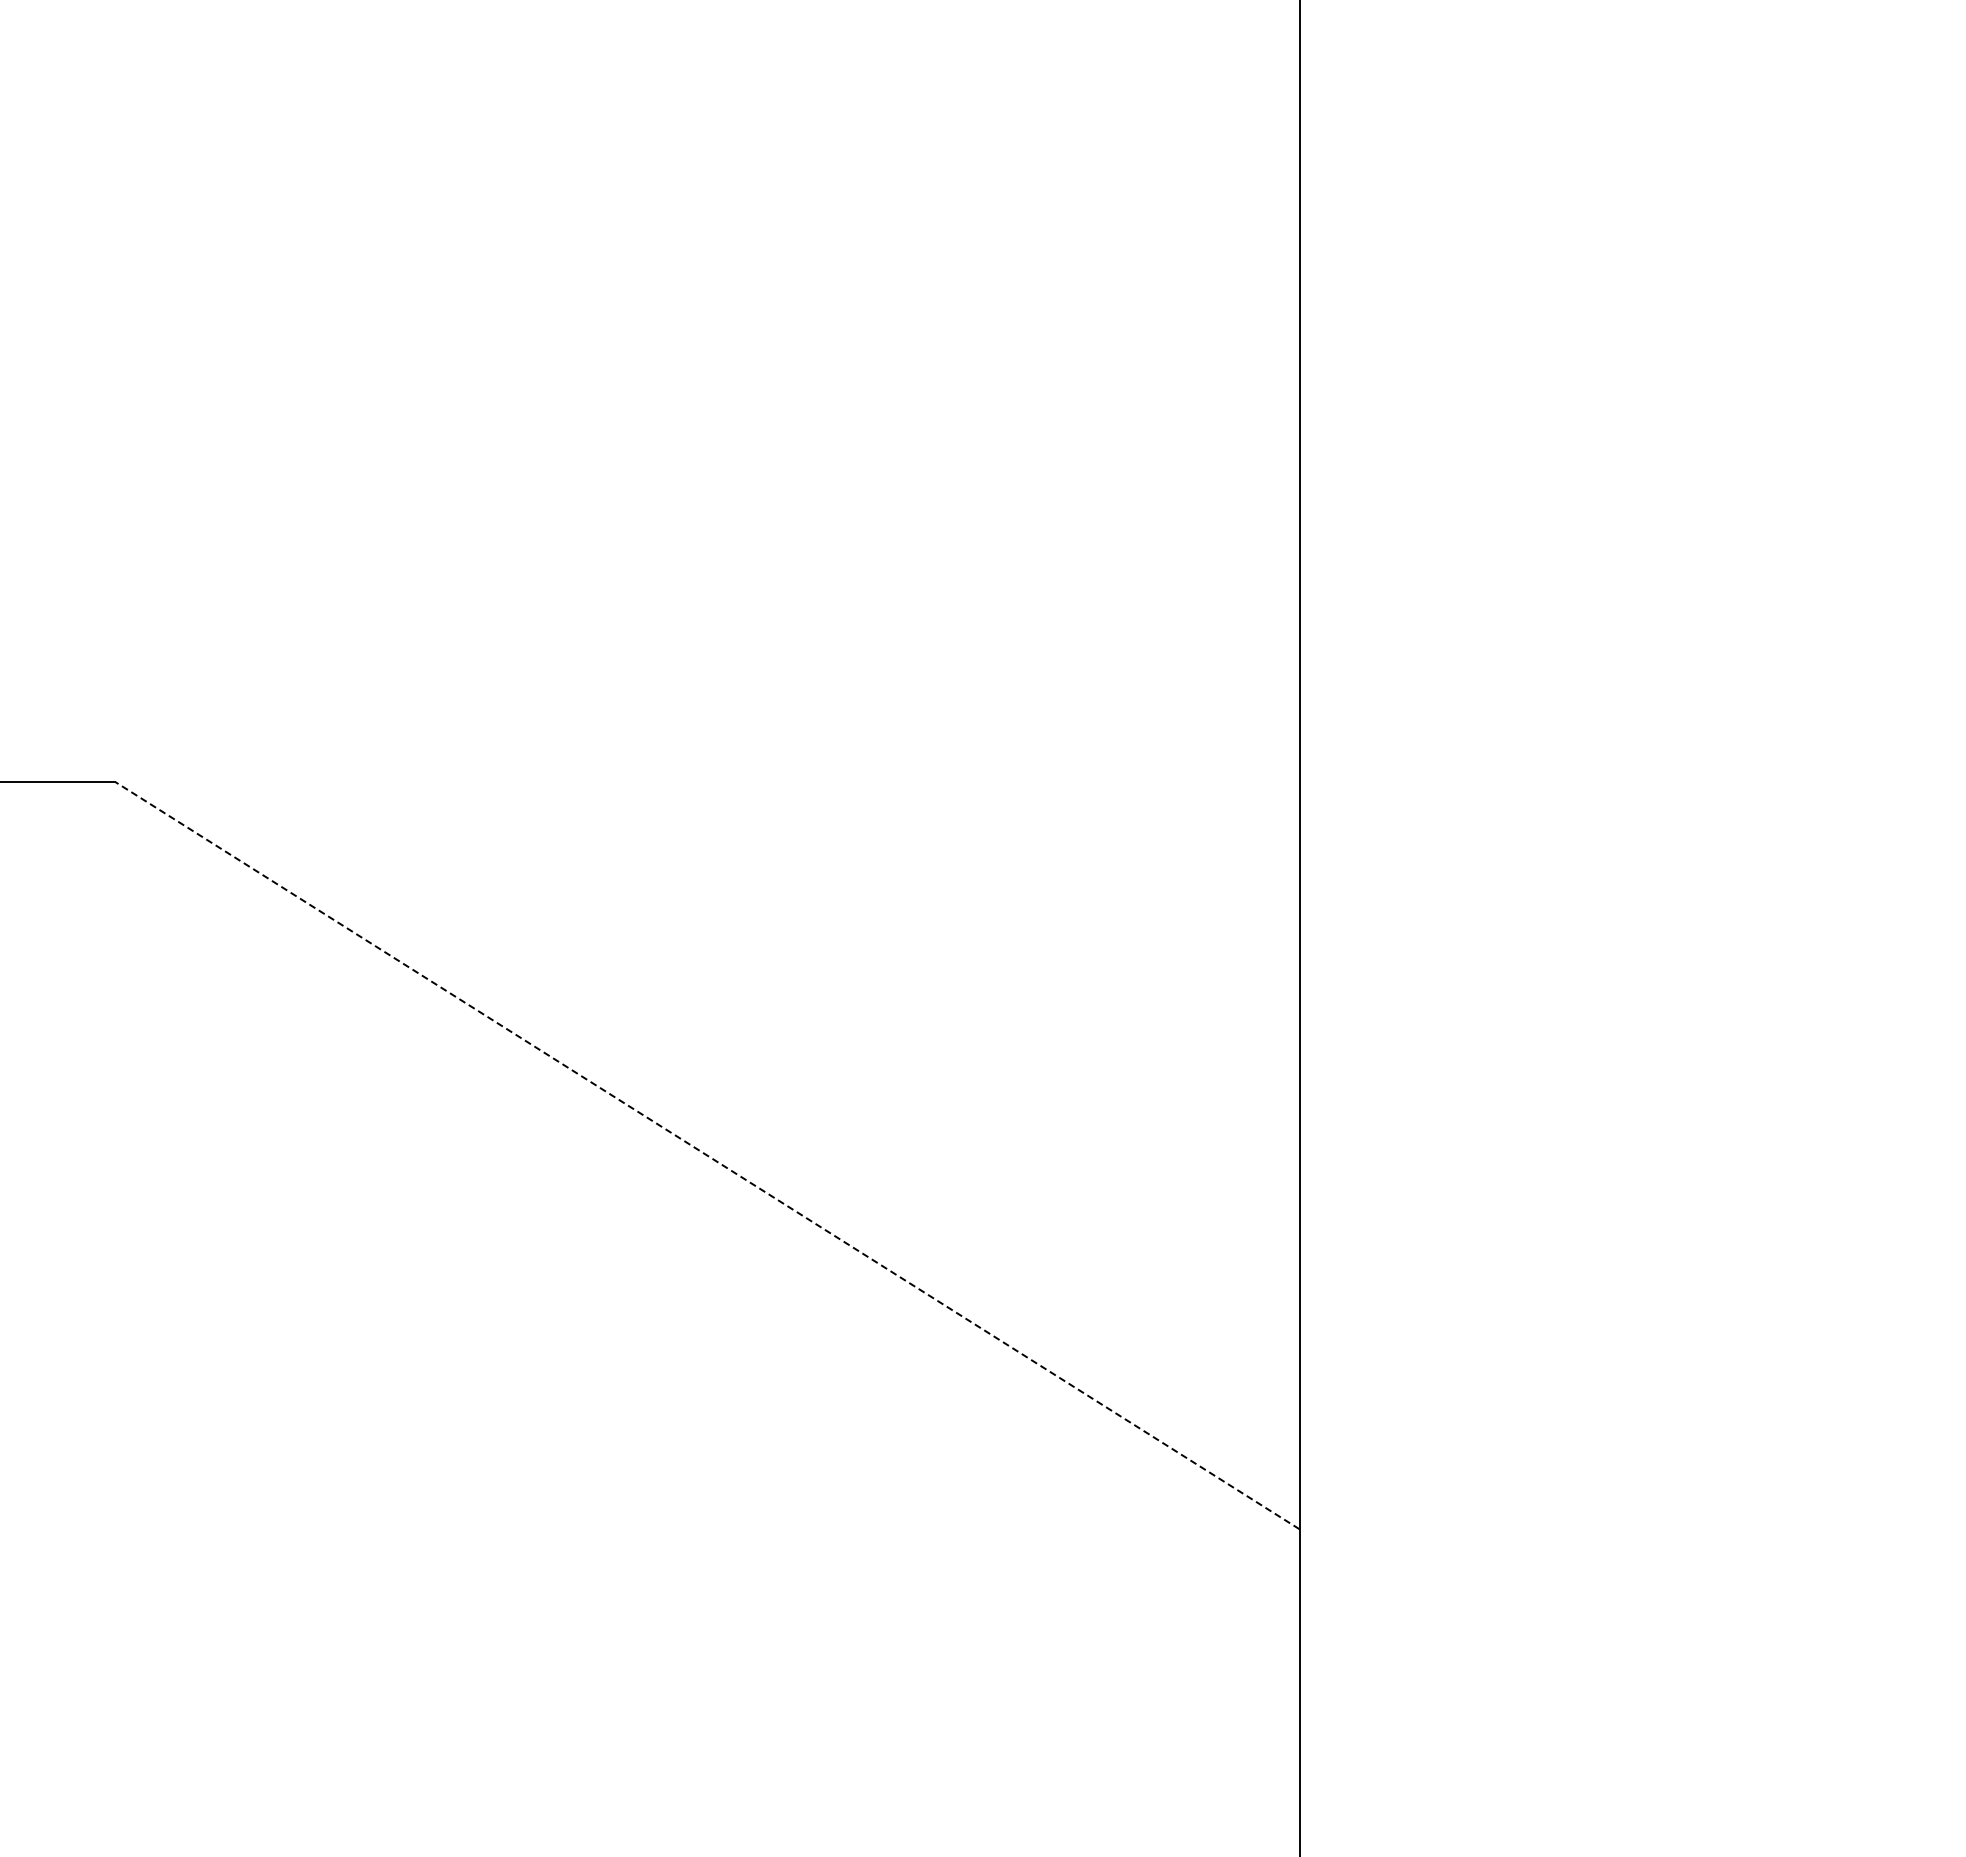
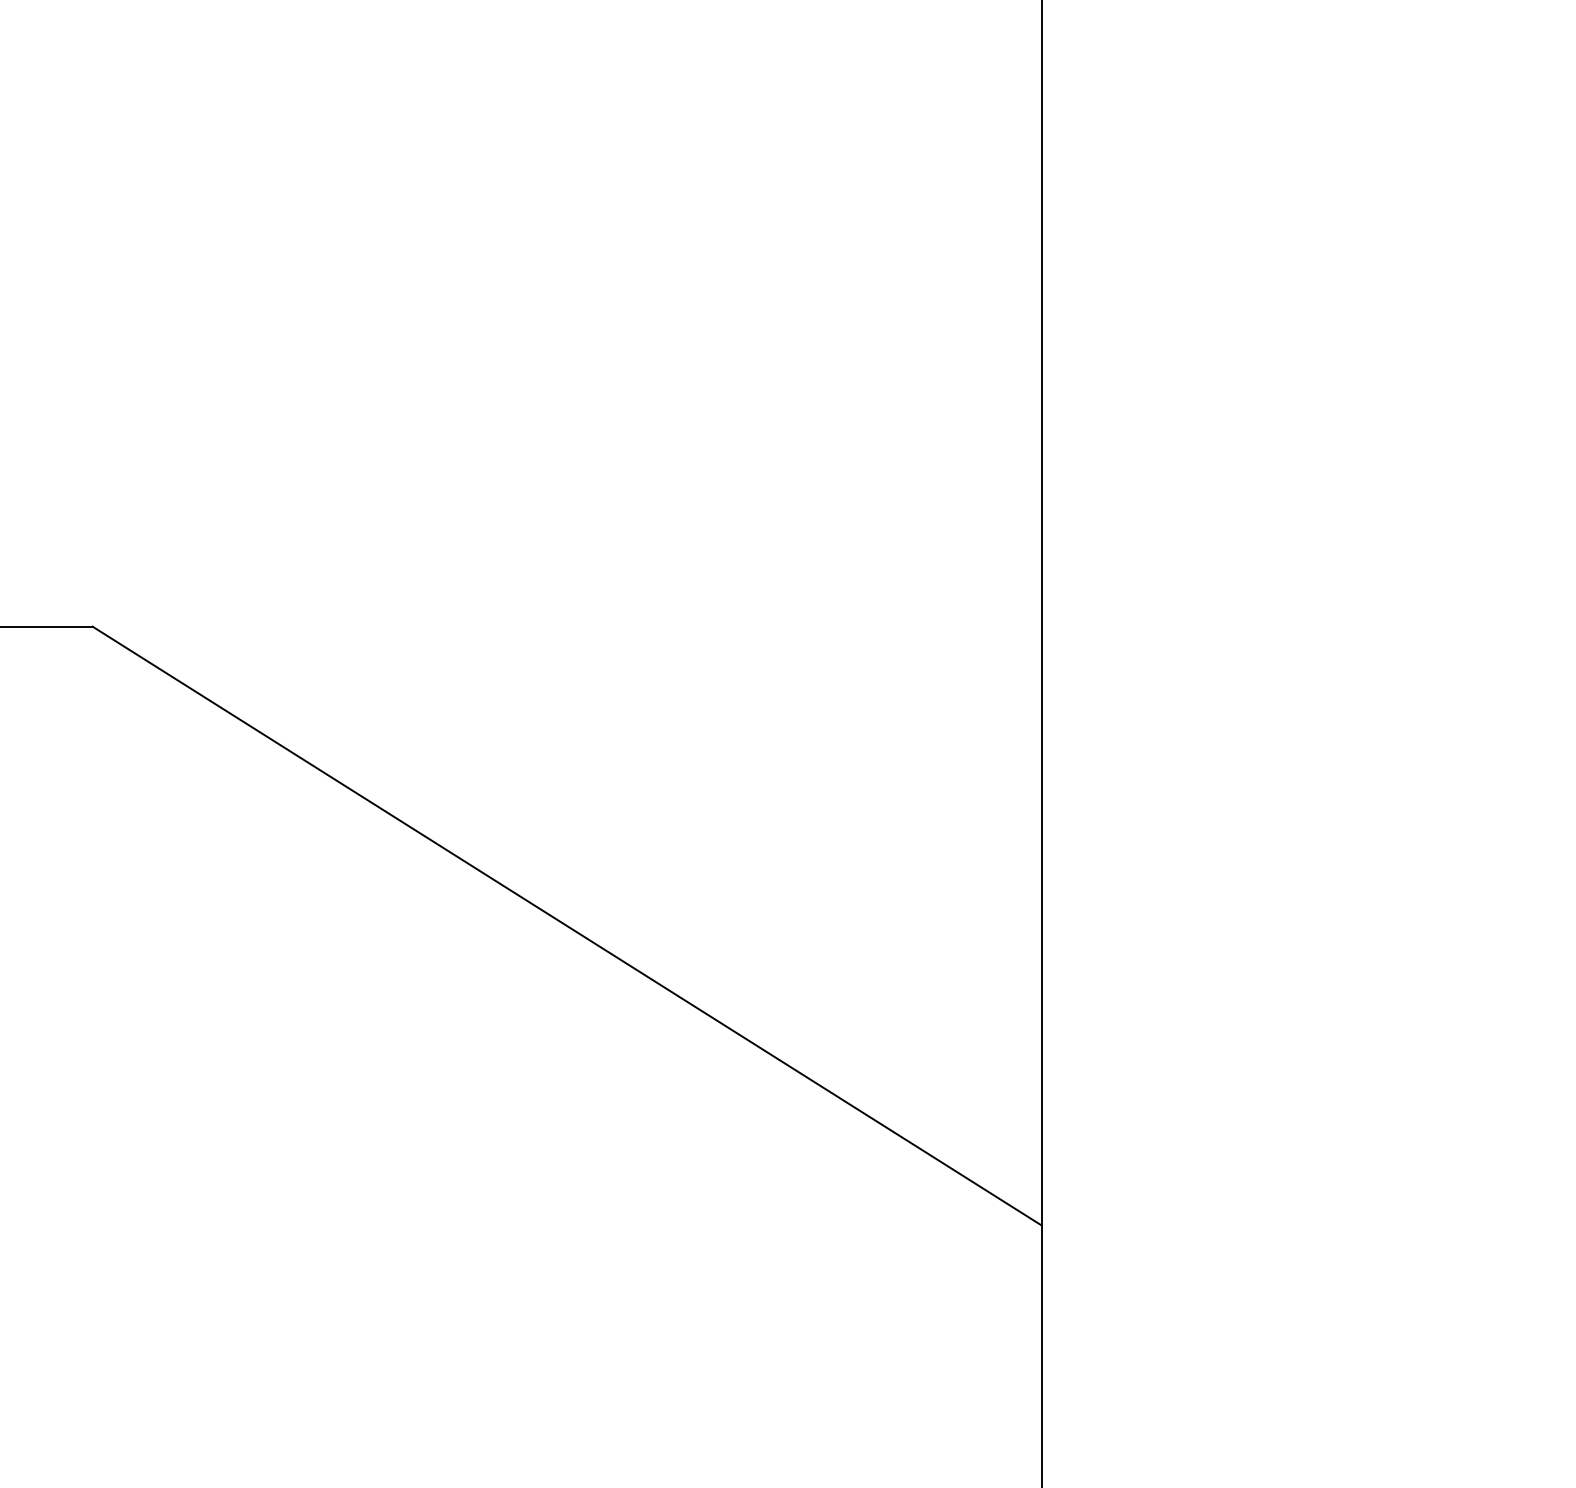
line: (707, 1155) -> (567, 925), dashed -> solid

